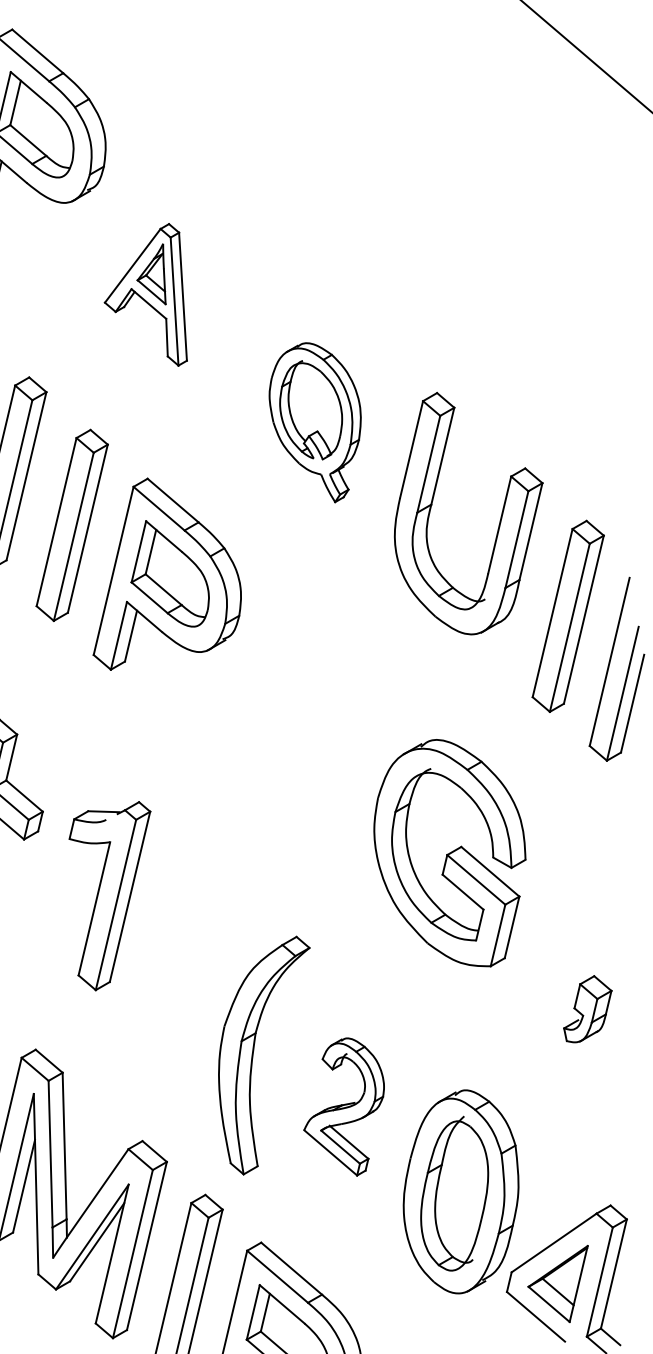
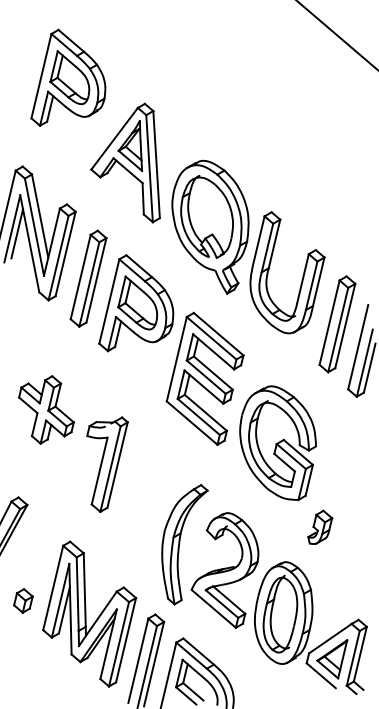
part: (145, 293) -> (125, 162), size x1.67
part: (315, 421) -> (210, 226), size x1.67
part: (303, 724) -> (204, 378), added
part: (588, 1007) -> (320, 526), moved
part: (343, 1107) -> (224, 570), size x1.67

